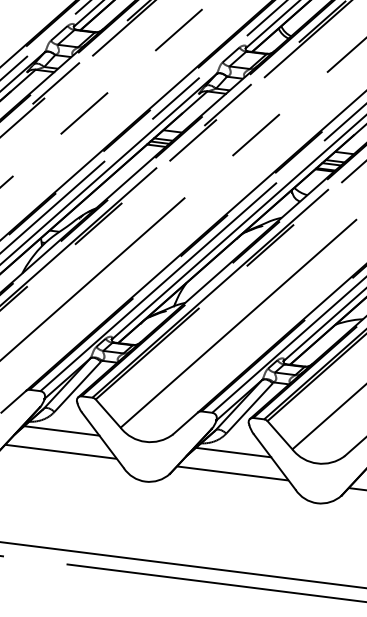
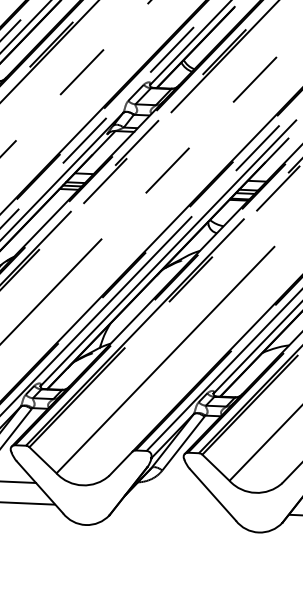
line: (233, 452) -> (171, 488), removed
line: (232, 473) -> (171, 509), removed

